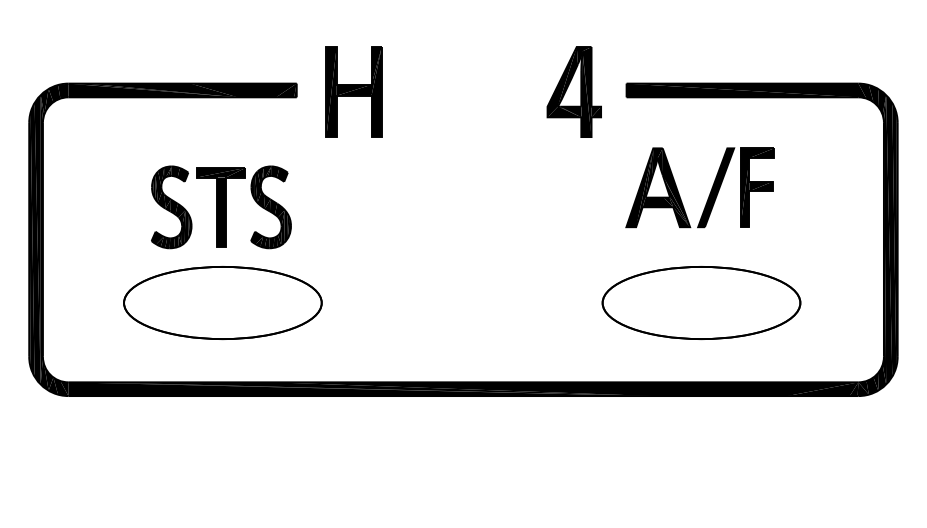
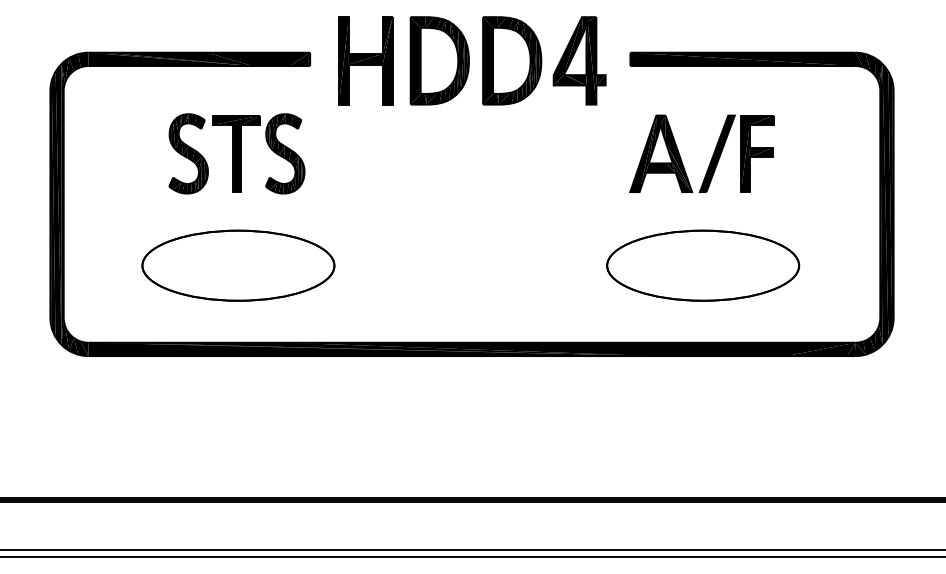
part: (429, 91) -> (439, 60), added
part: (505, 91) -> (512, 60), added
part: (220, 206) -> (236, 153), moved

